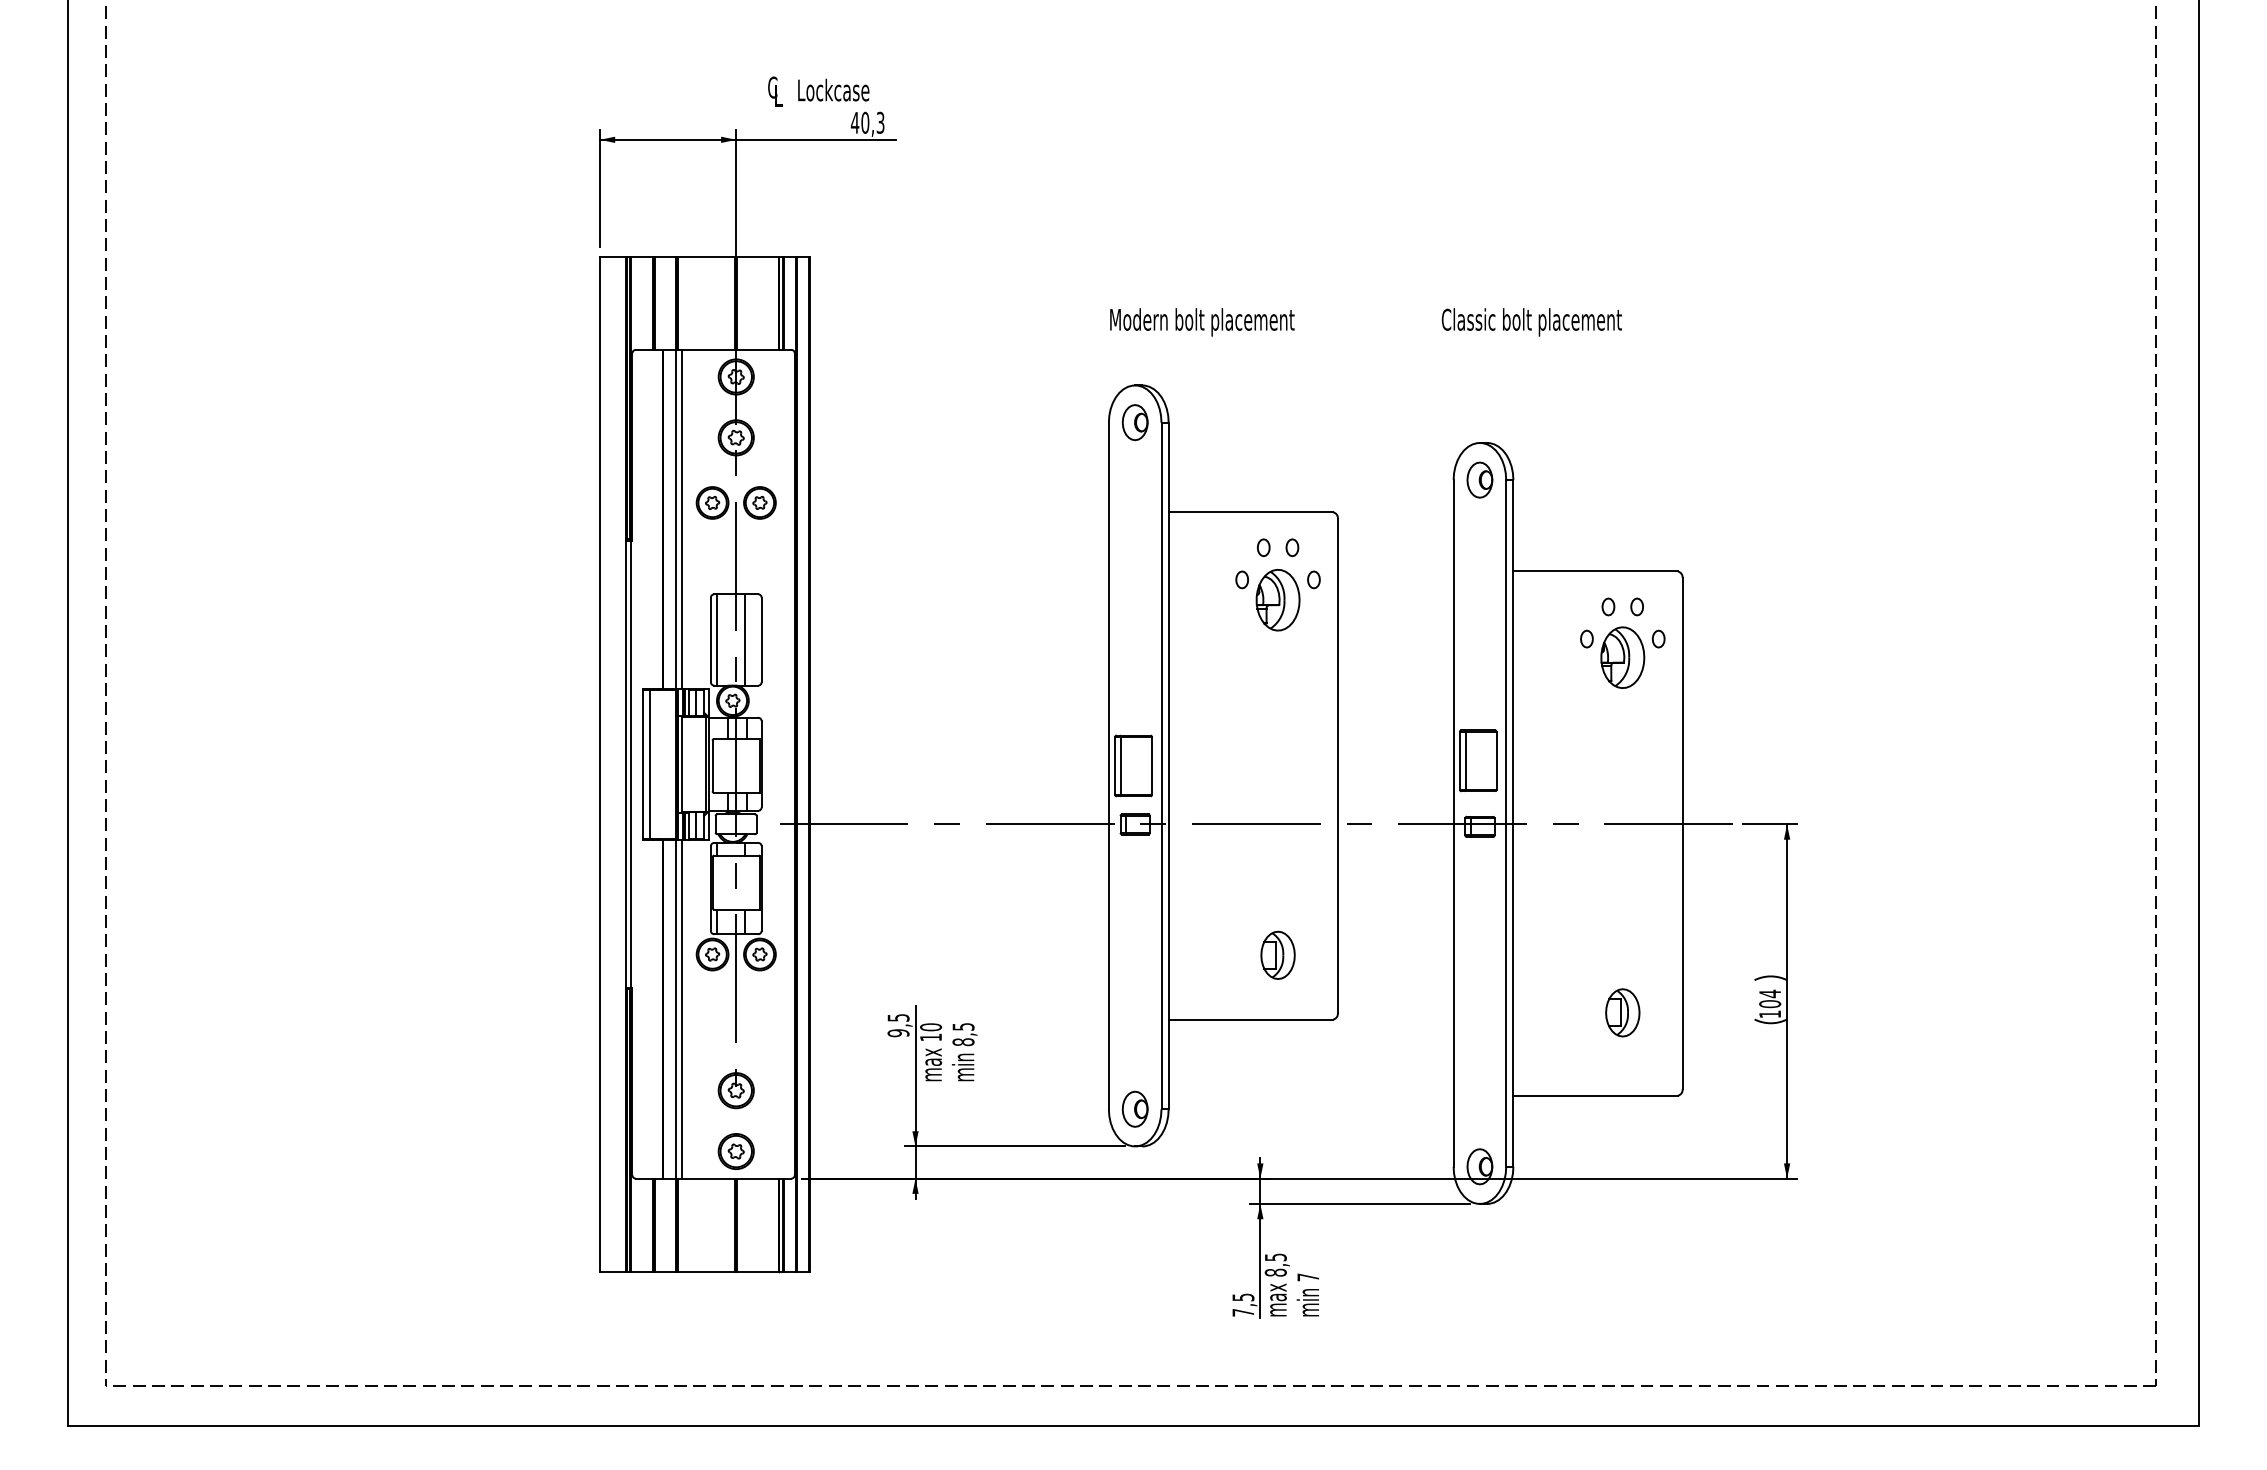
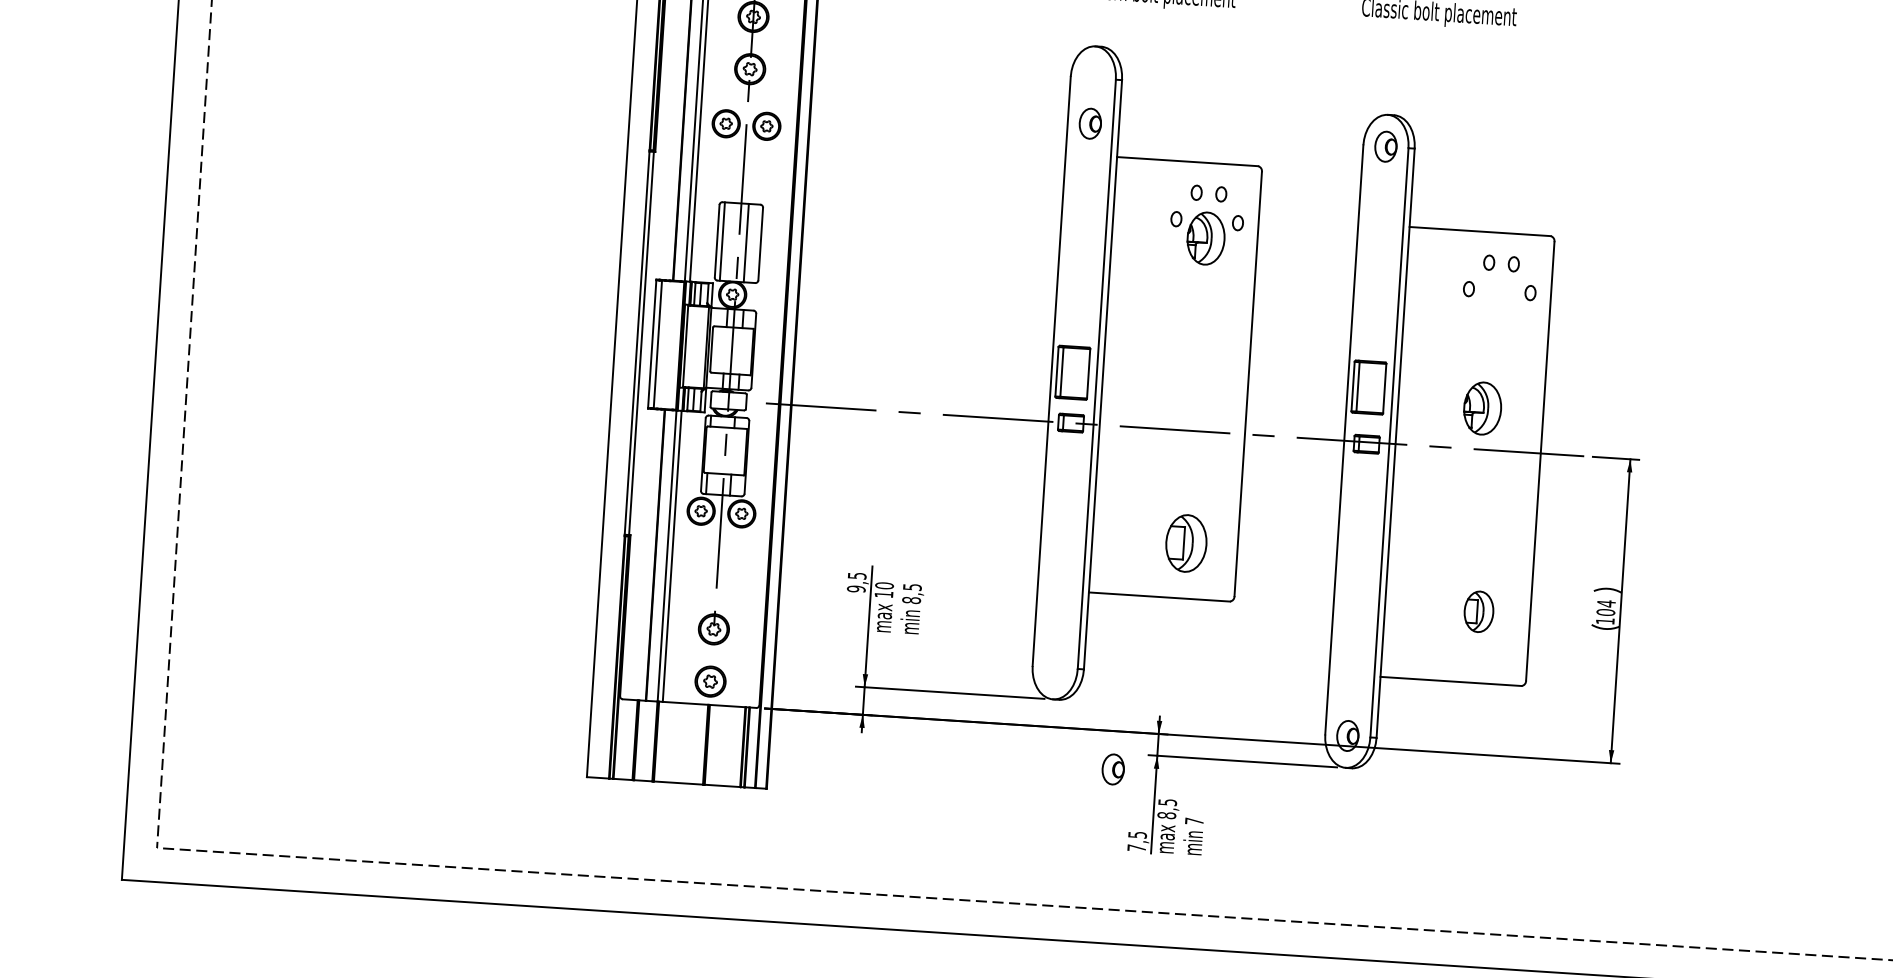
part: (1134, 422) -> (1089, 123), moved
part: (1622, 657) -> (1482, 408), moved
part: (1277, 954) -> (1185, 542), size x1.4
part: (1134, 1108) -> (1112, 768), moved

